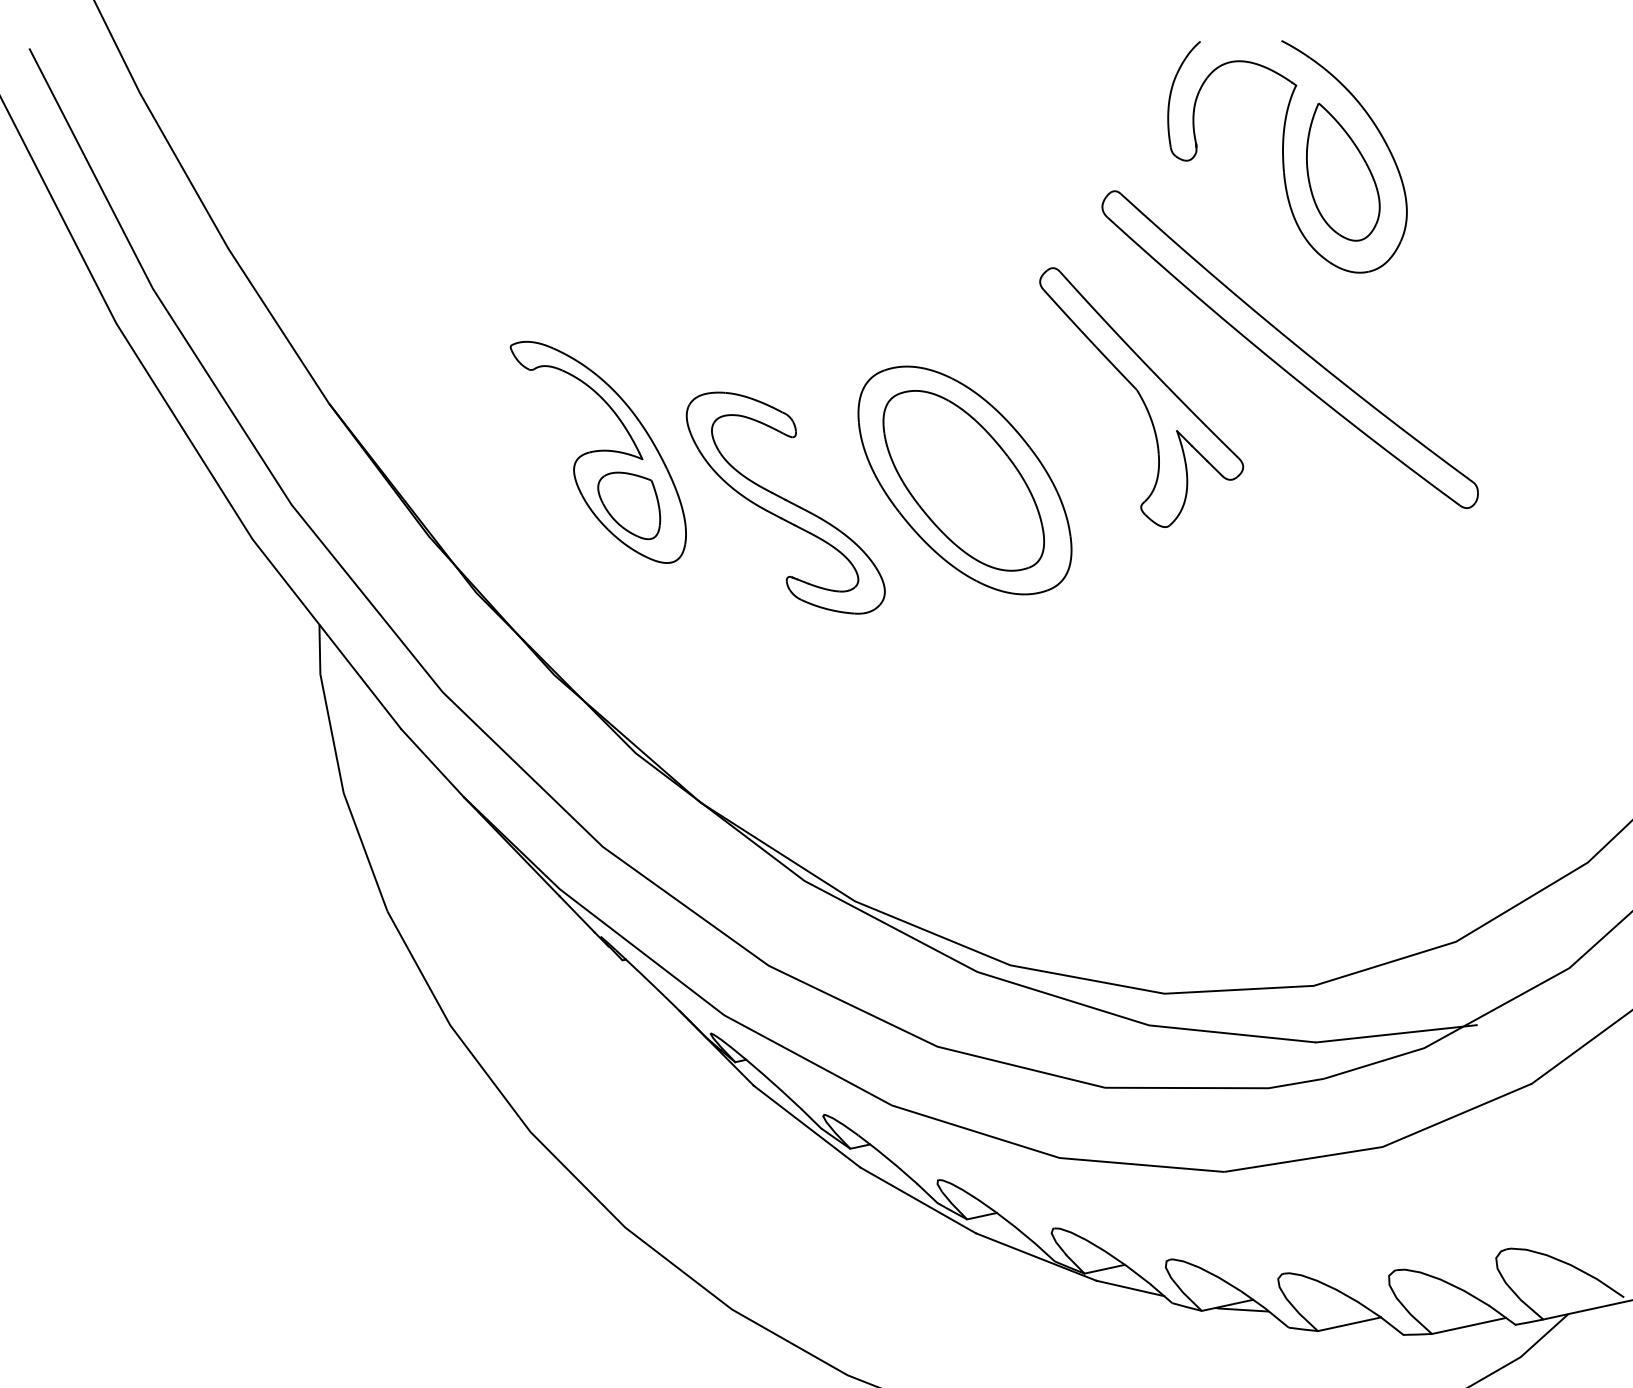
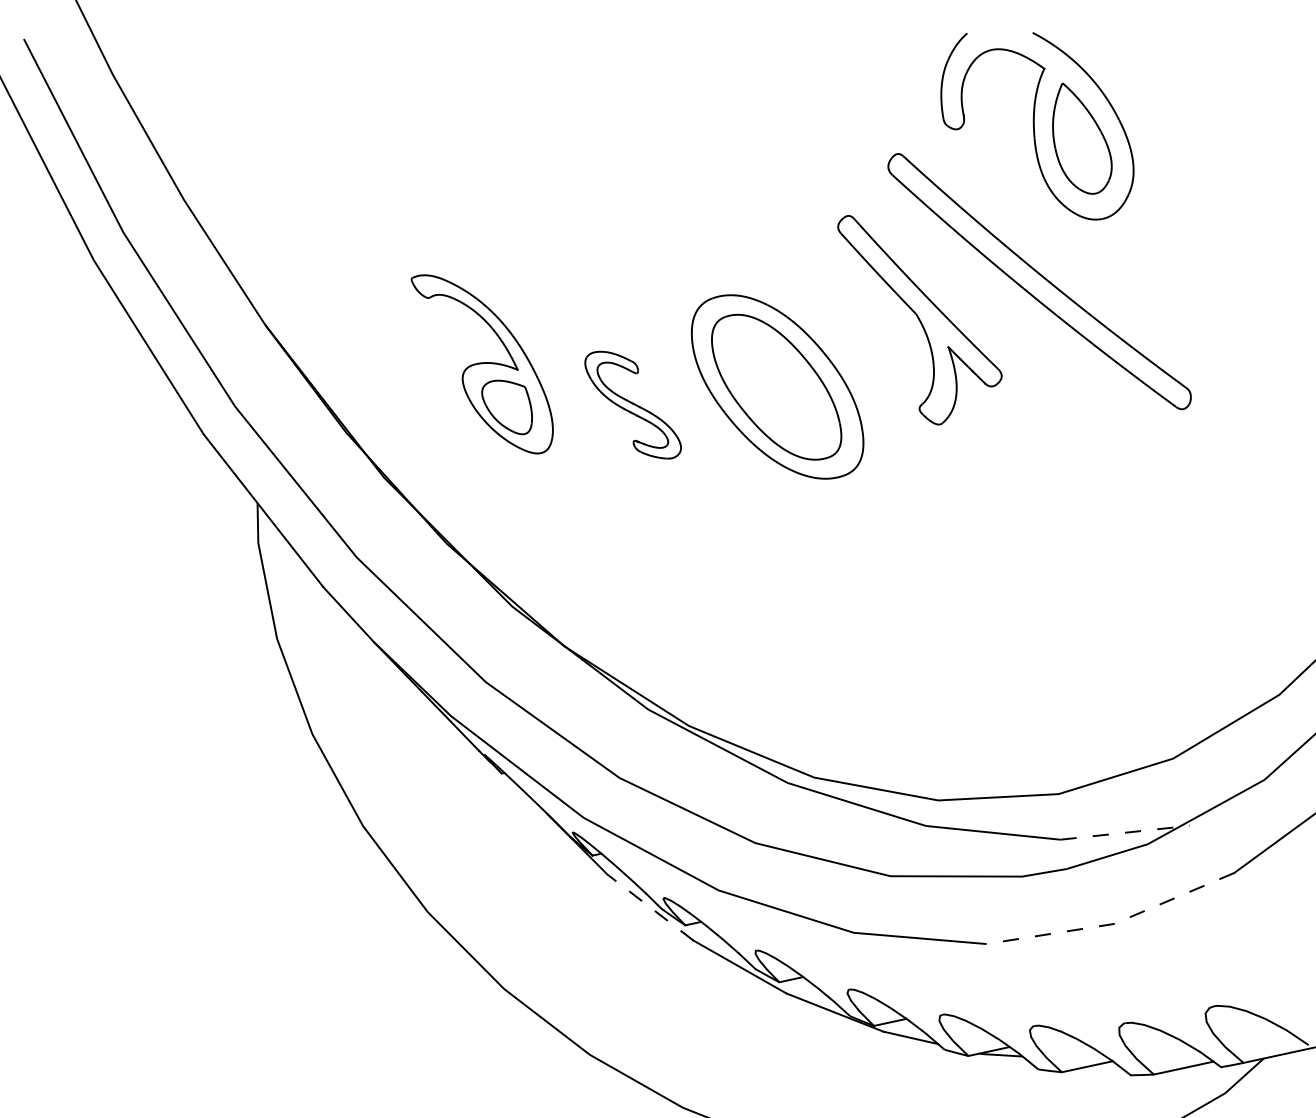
part: (785, 502) -> (633, 404), size x0.6
line: (1396, 1033) -> (1125, 832), solid -> dashed
line: (806, 1126) -> (649, 907), solid -> dashed
line: (1382, 1147) -> (1113, 924), solid -> dashed

